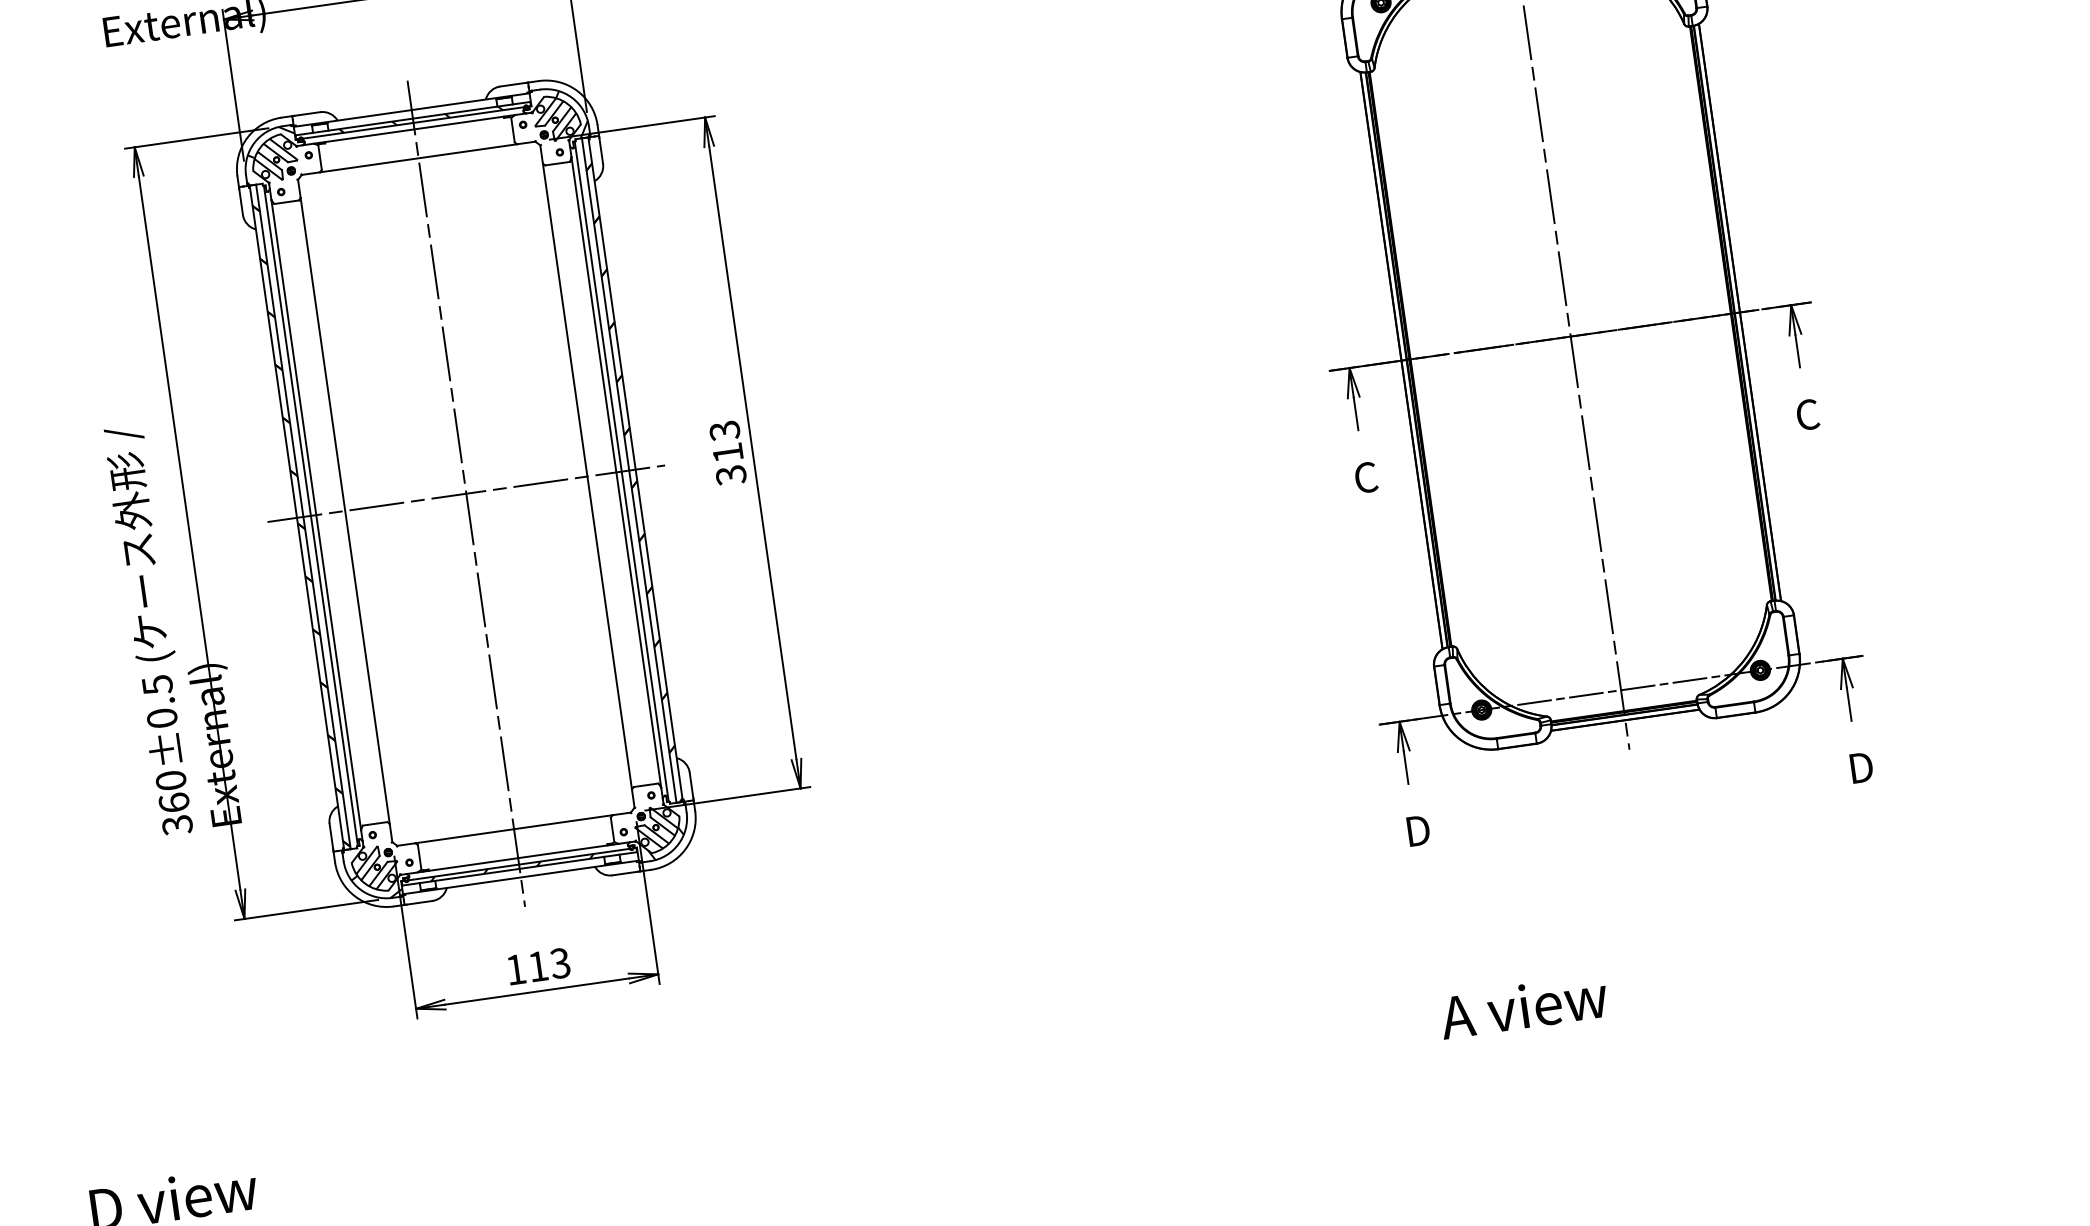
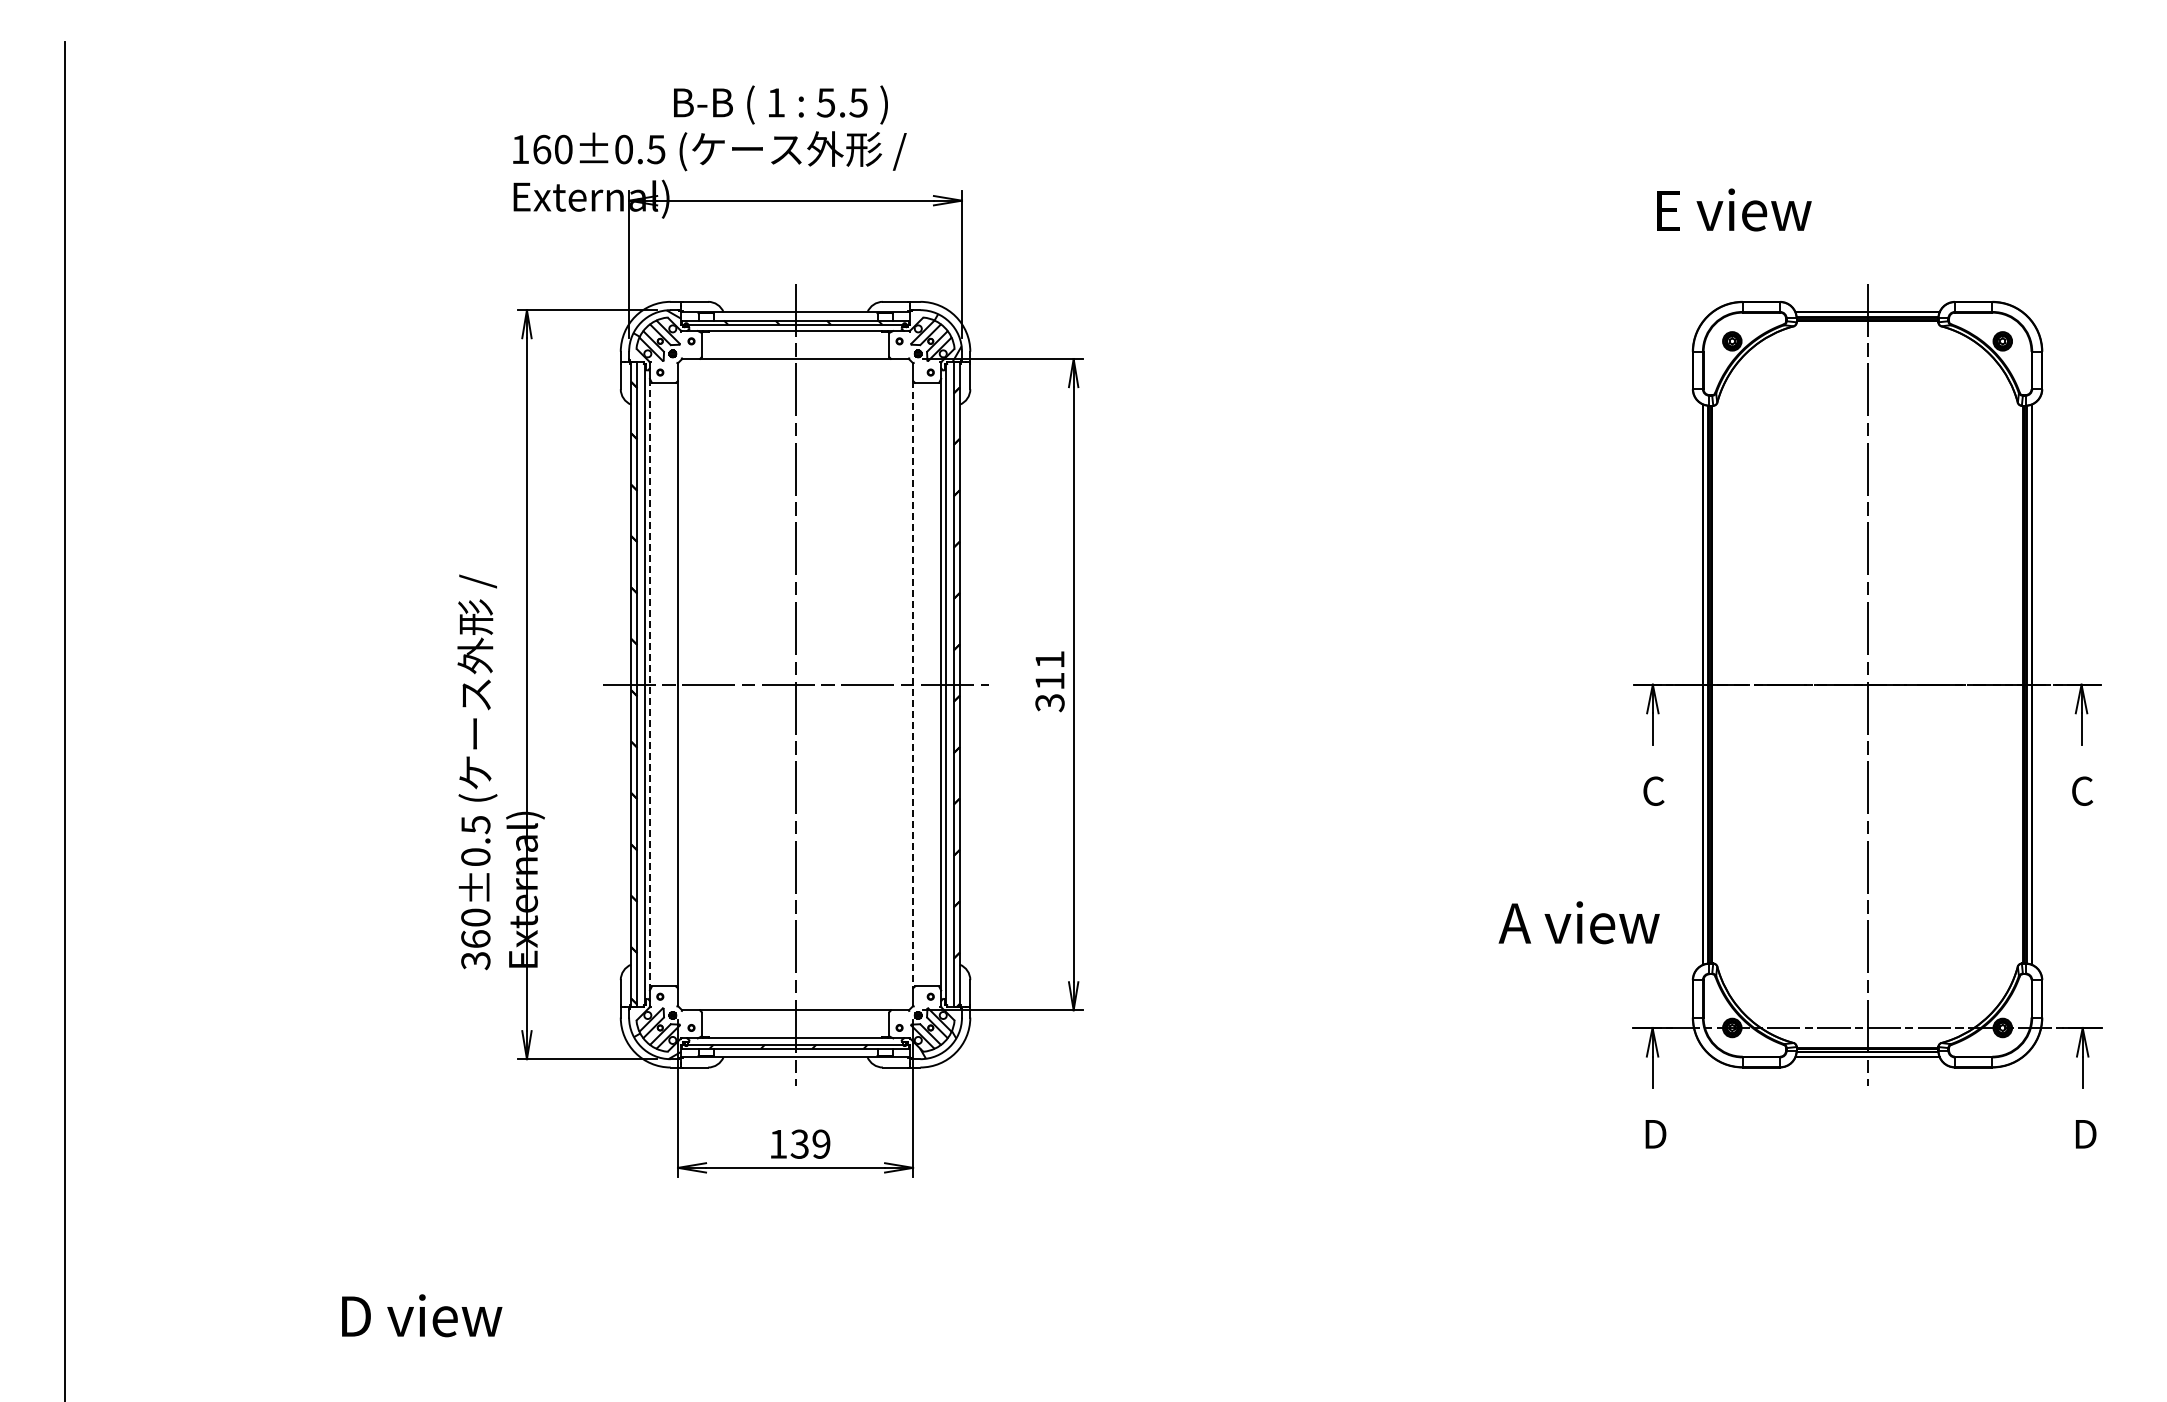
text: (724, 431) -> (1049, 660), 313 -> 311
line: (587, 476) -> (913, 684), solid -> dashed
line: (315, 514) -> (649, 684), solid -> dashed
text: (549, 964) -> (810, 1143), 113 -> 139
text: (1523, 1006) -> (1578, 922), moved

